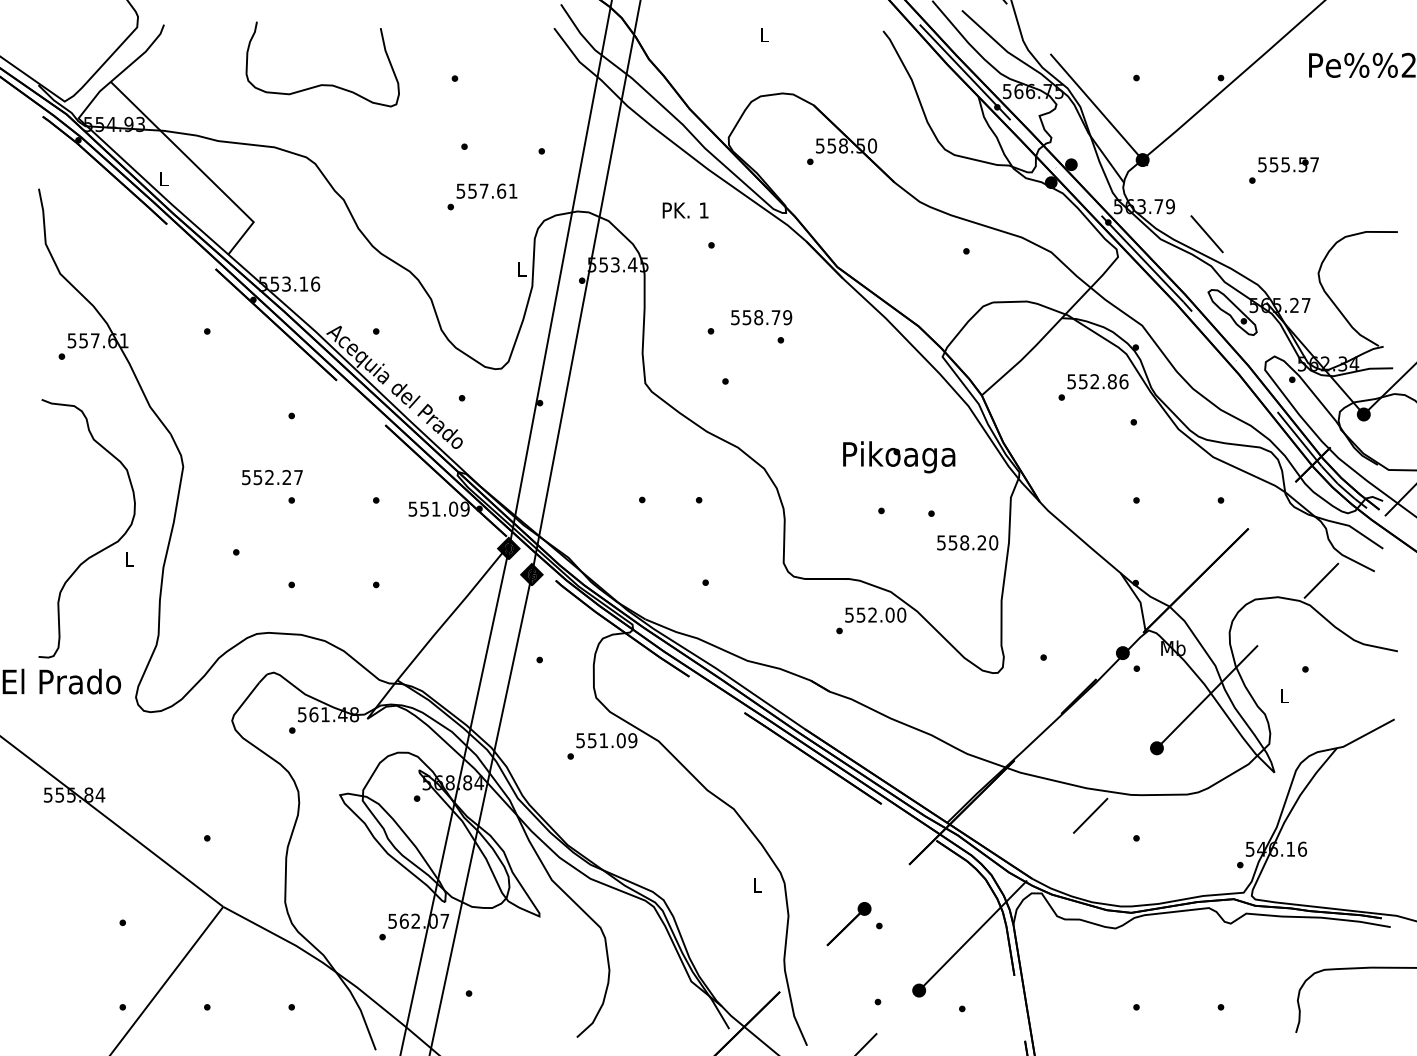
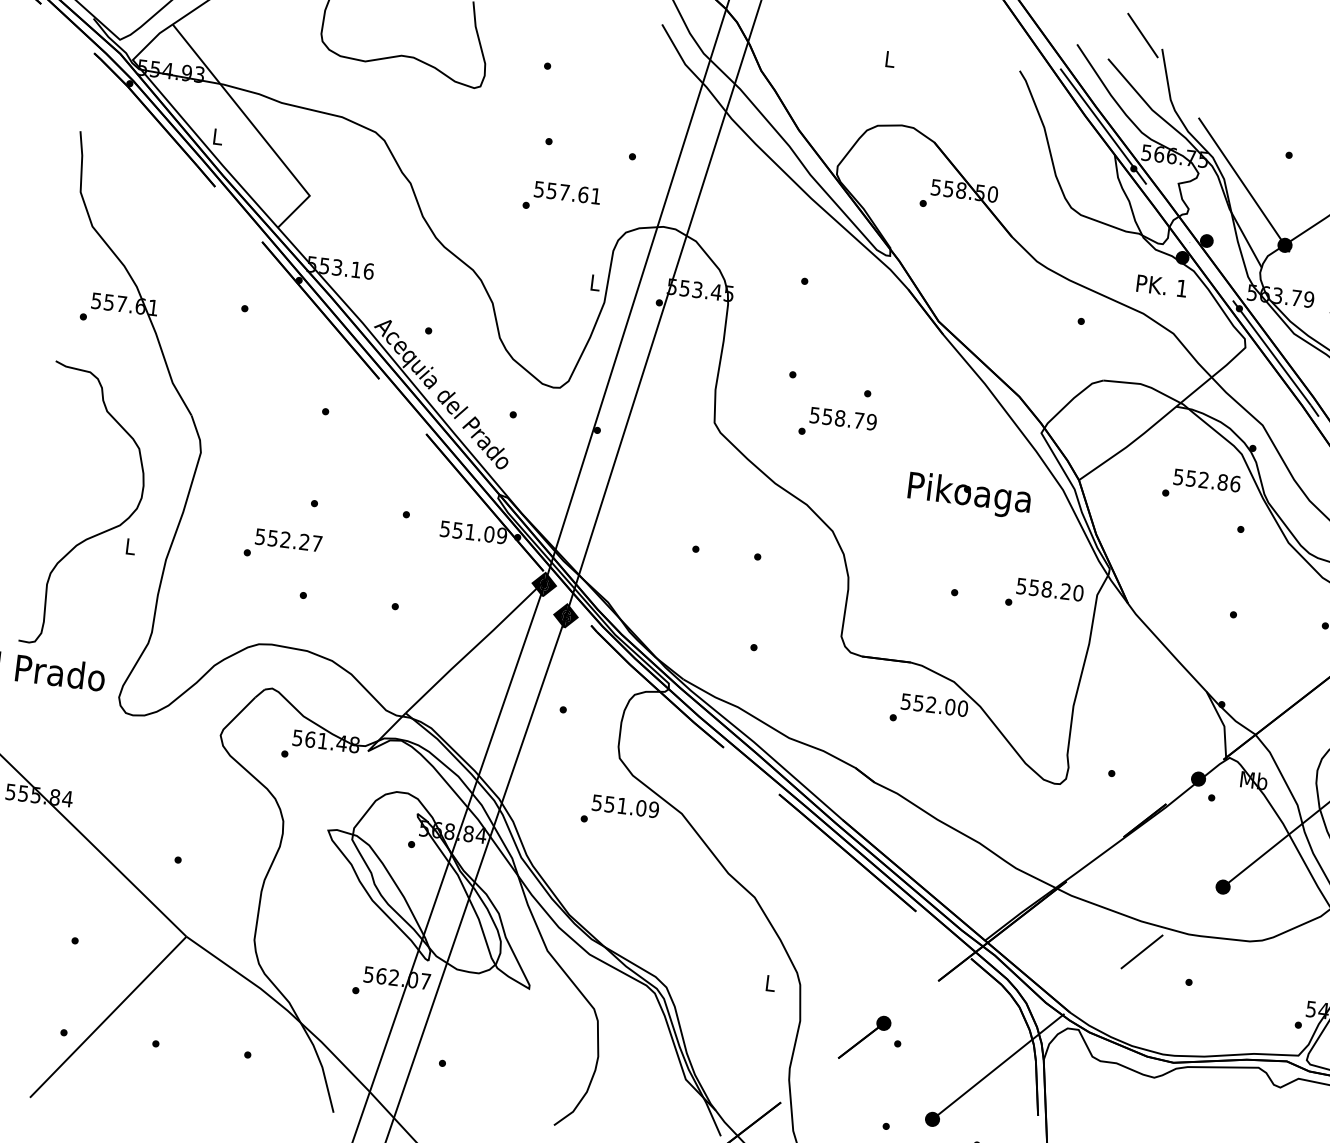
text: (685, 210) -> (1161, 286), moved
text: (761, 317) -> (843, 418), moved
text: (899, 457) -> (969, 495), moved
text: (272, 477) -> (288, 540), moved
text: (967, 542) -> (1050, 589), moved

